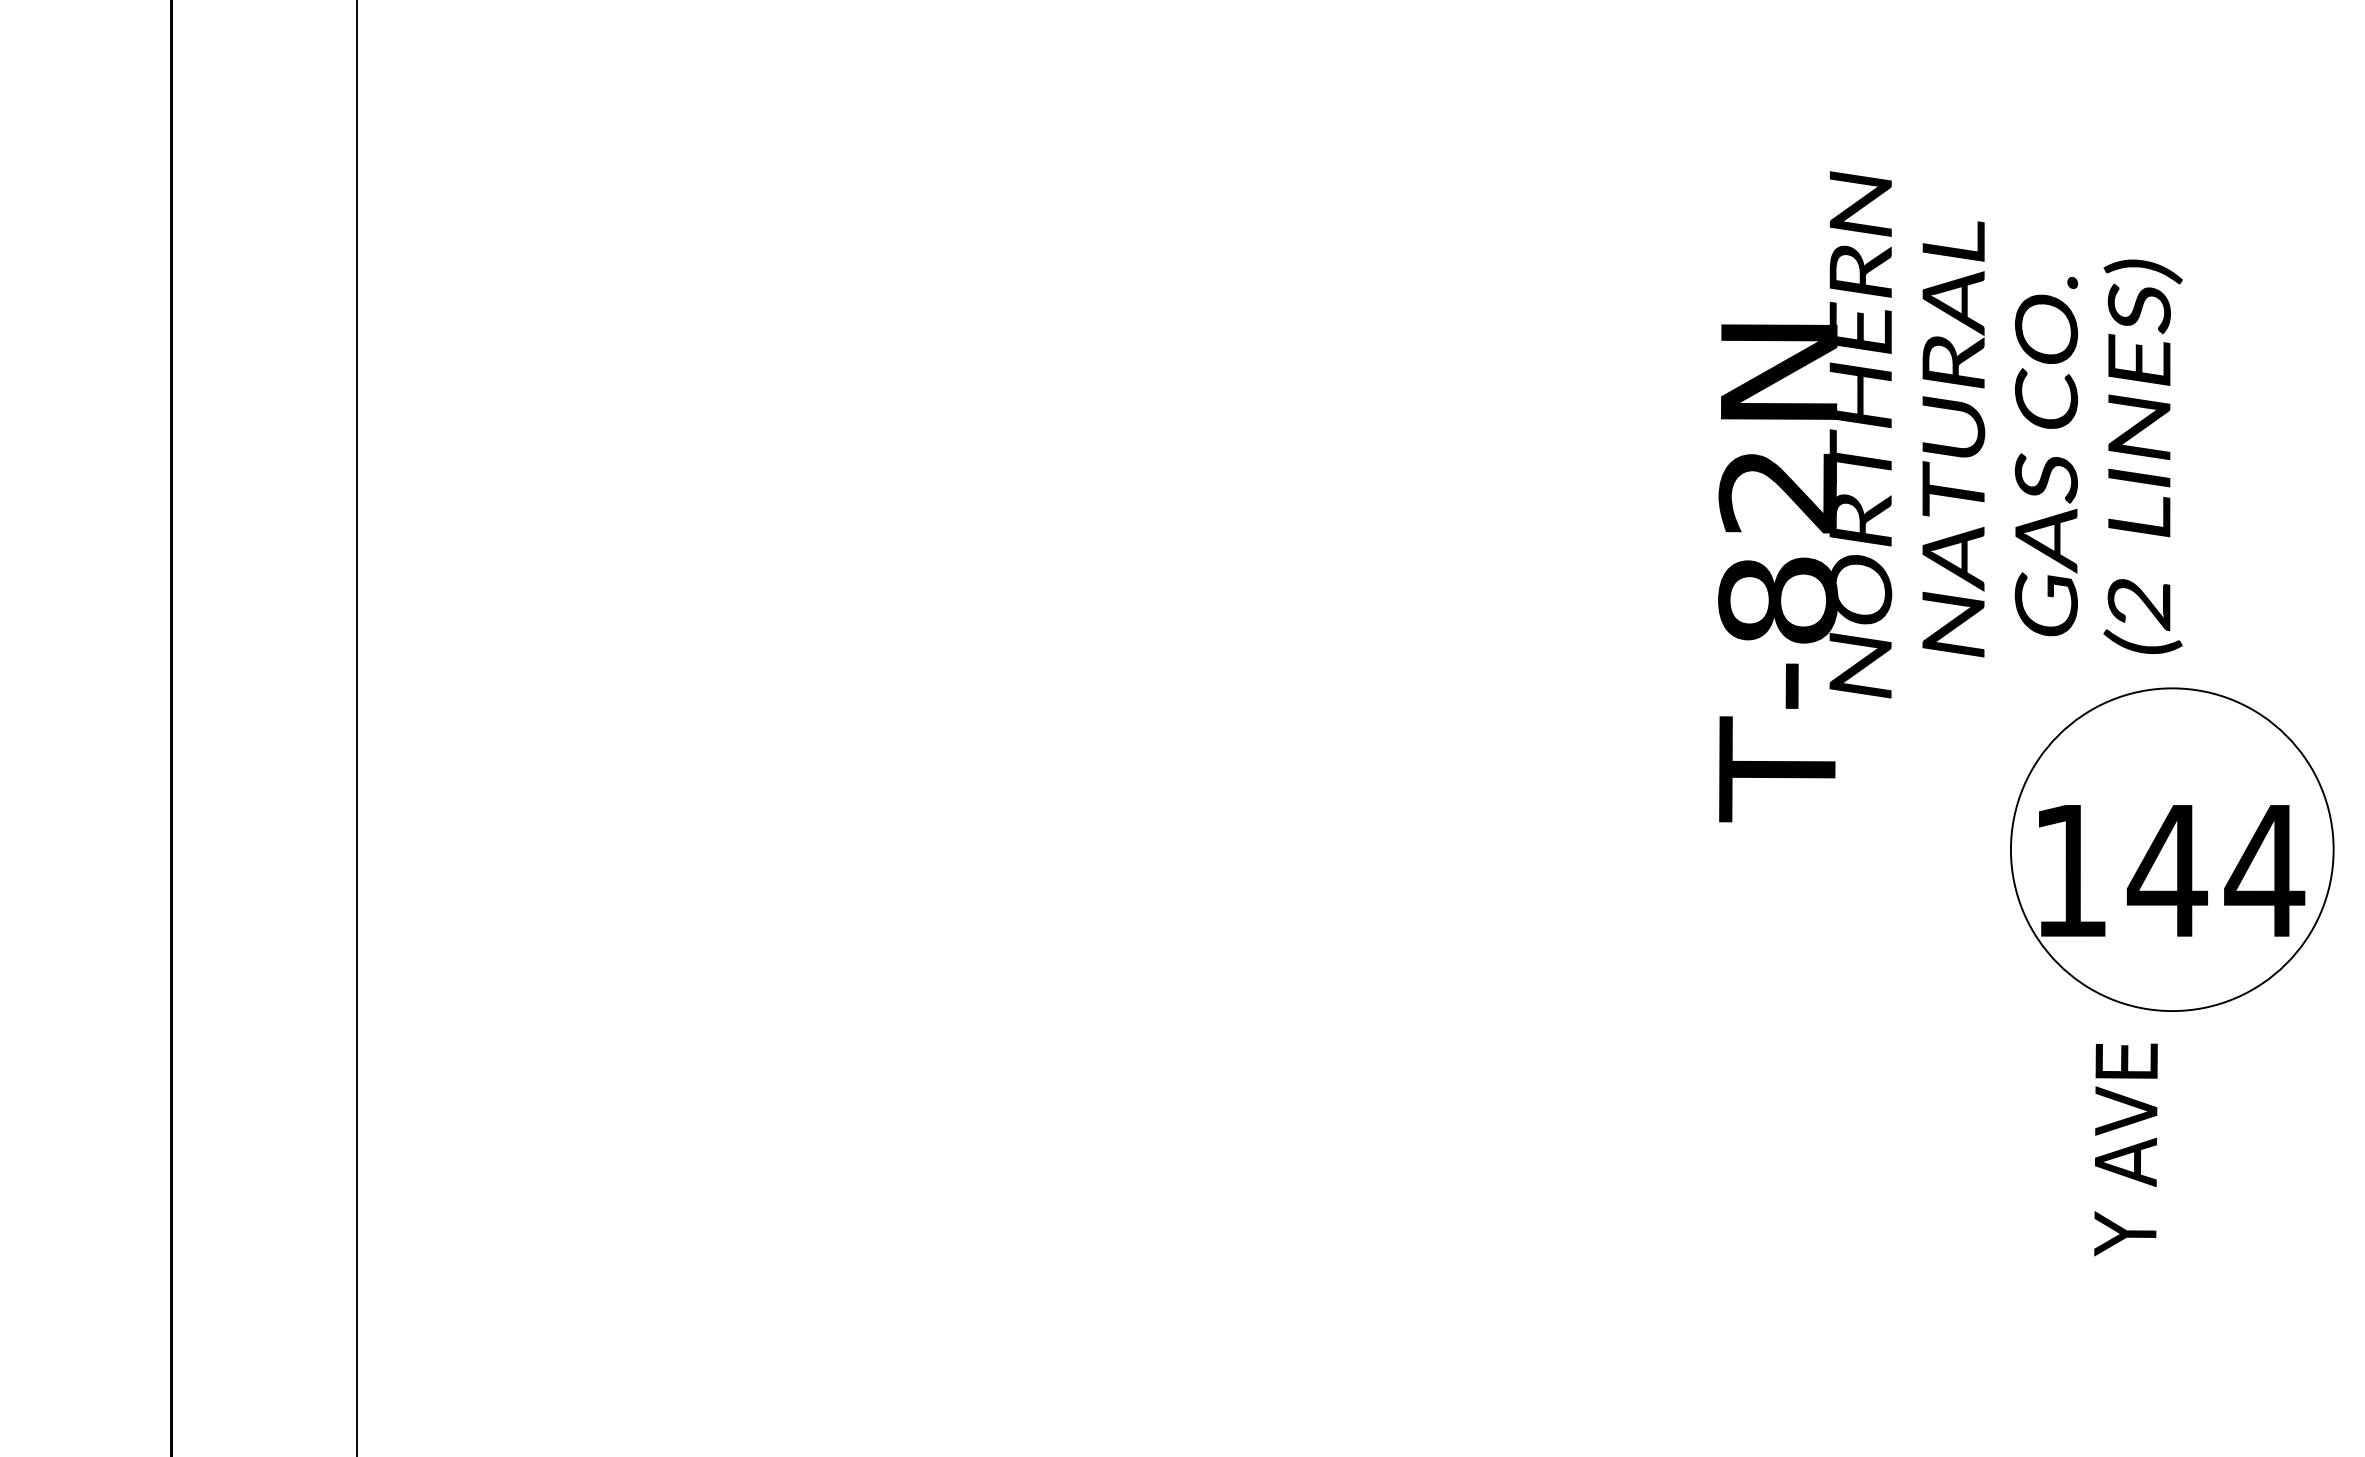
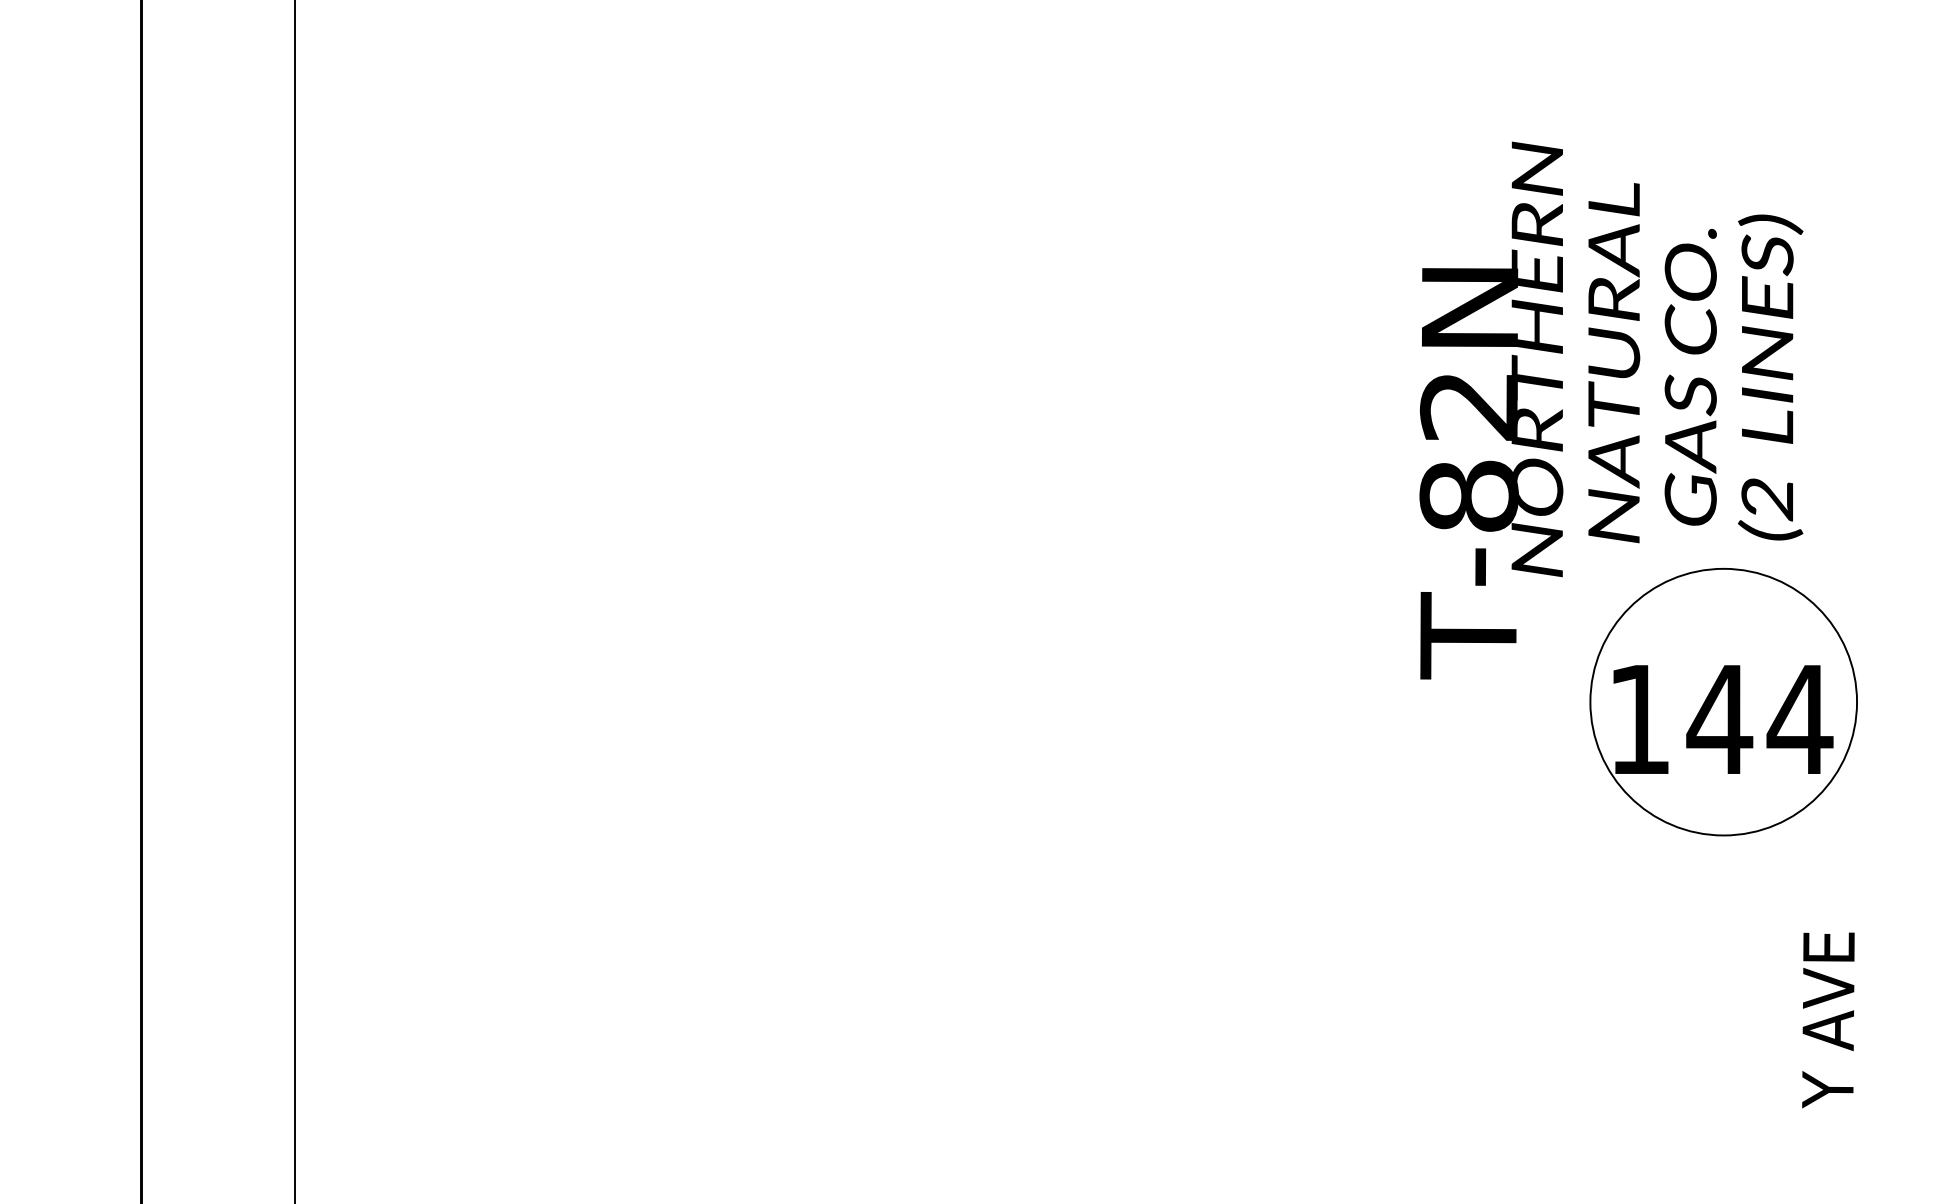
part: (2172, 849) -> (1723, 701), moved
text: (2125, 1149) -> (1827, 1020), moved

